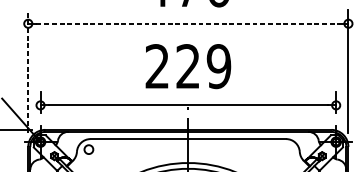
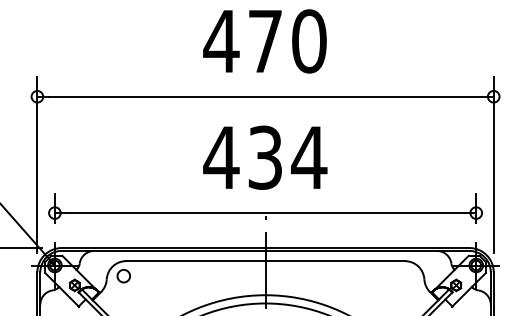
line: (188, 23) -> (265, 96), dashed -> solid
text: (188, 66) -> (265, 157), 229 -> 434
line: (28, 71) -> (37, 165), dashed -> solid

